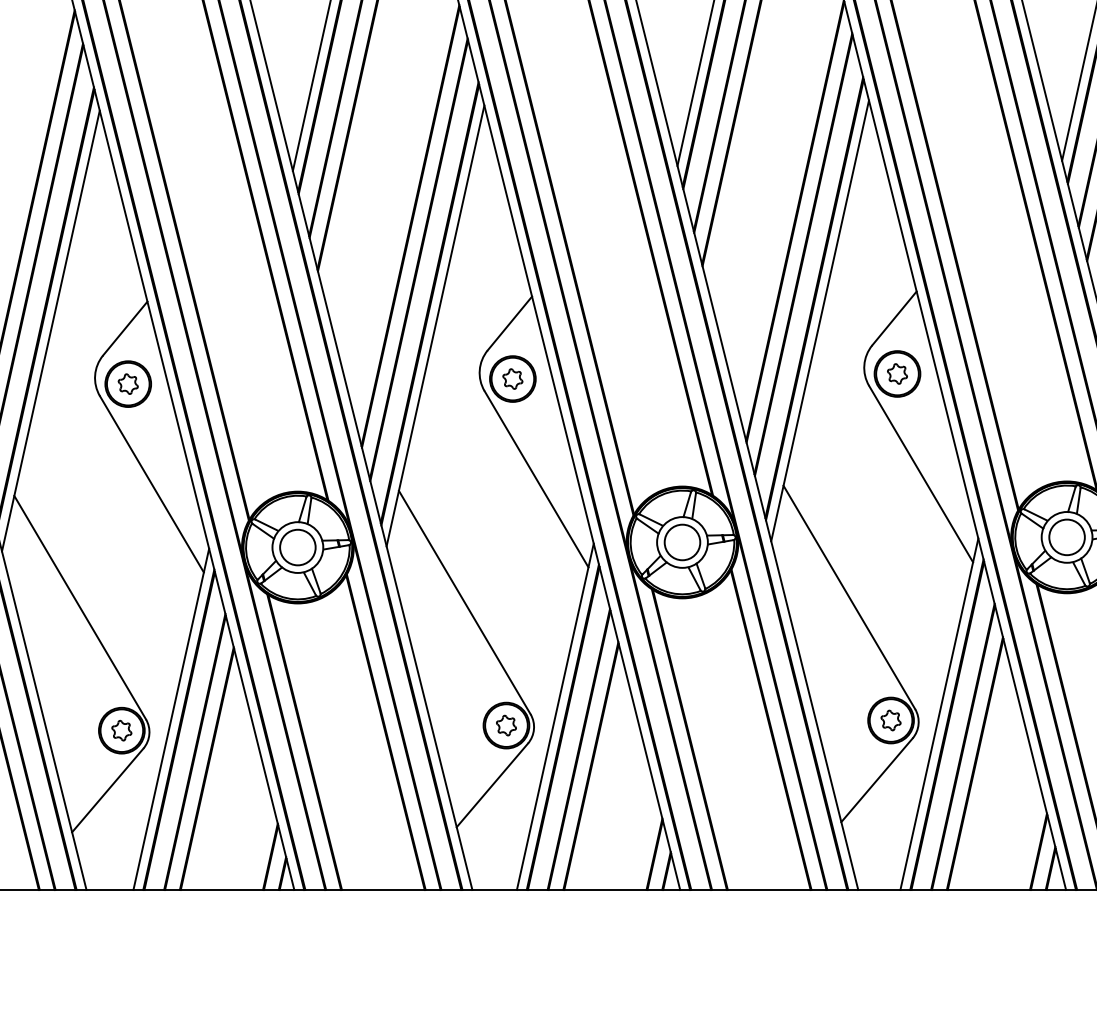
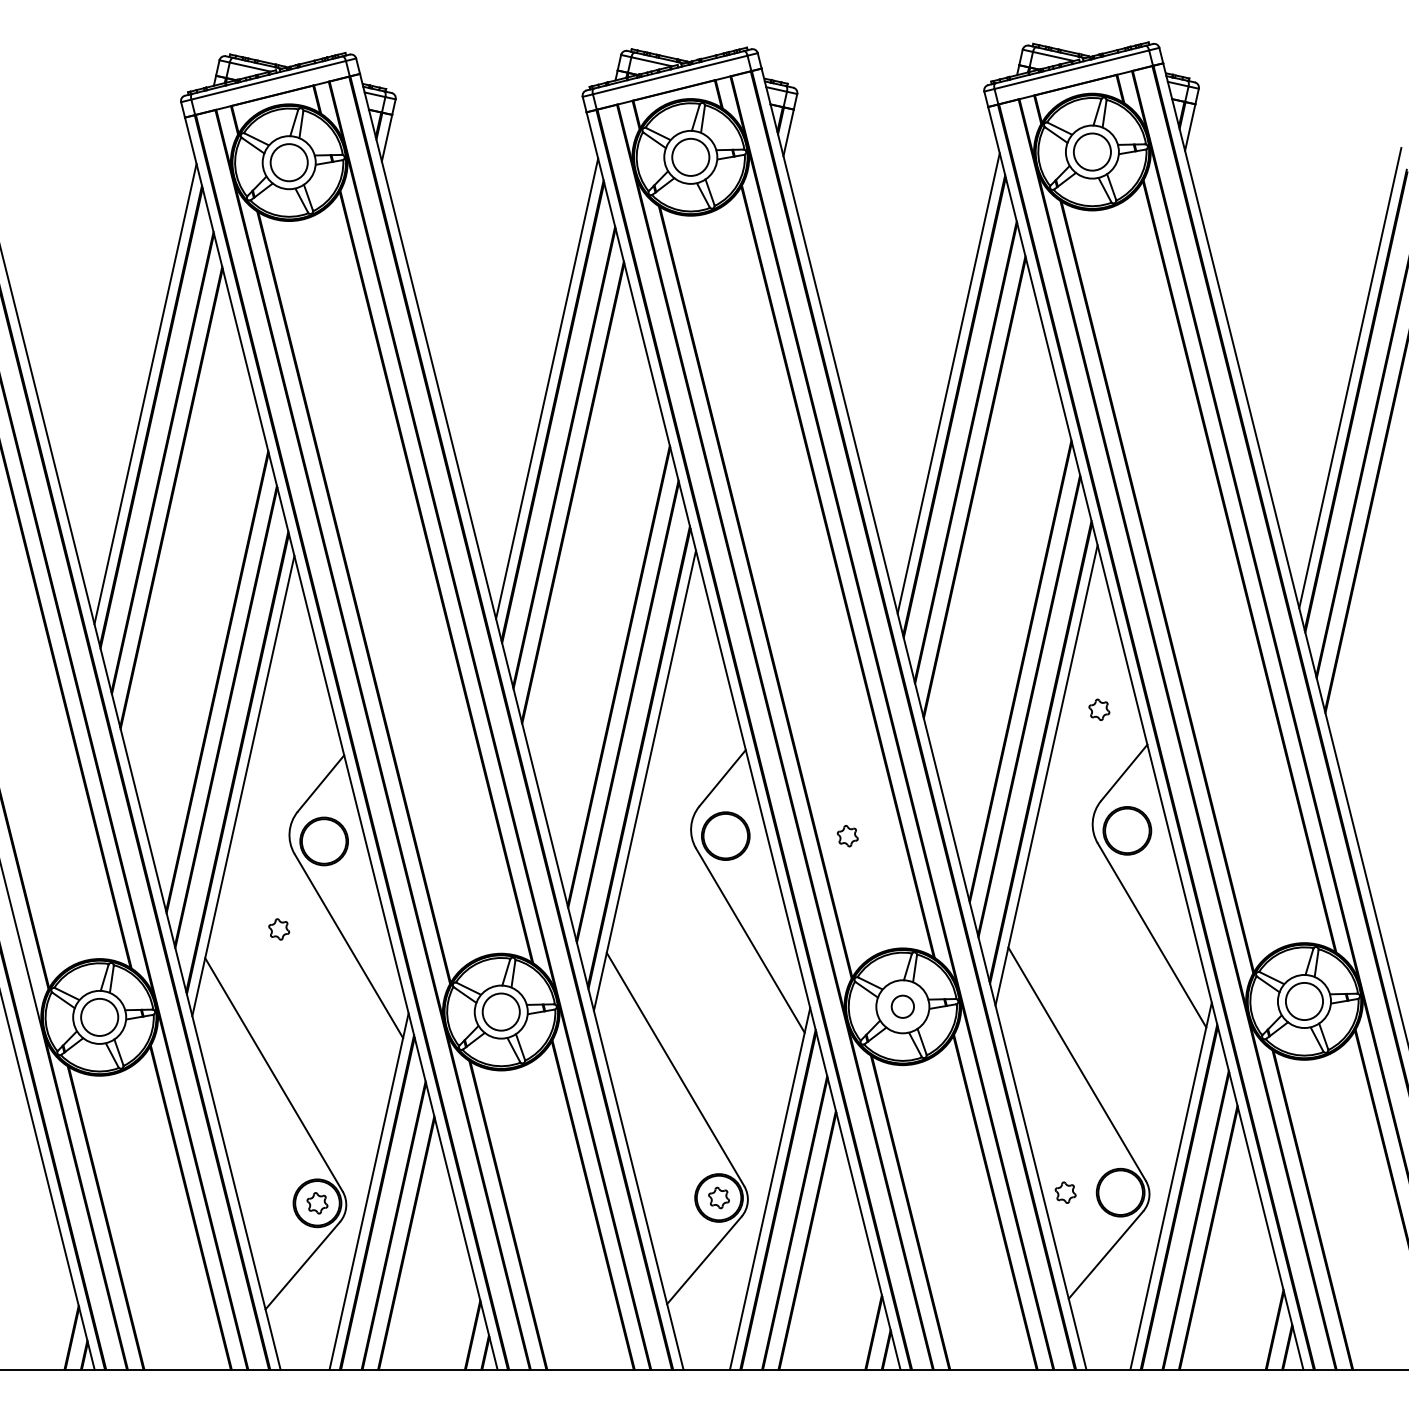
part: (897, 373) -> (1099, 709), moved
part: (512, 379) -> (847, 836), moved
part: (128, 384) -> (279, 929), moved
circle: (682, 542) -> (902, 1006), size x0.6
part: (890, 720) -> (1065, 1192), moved

